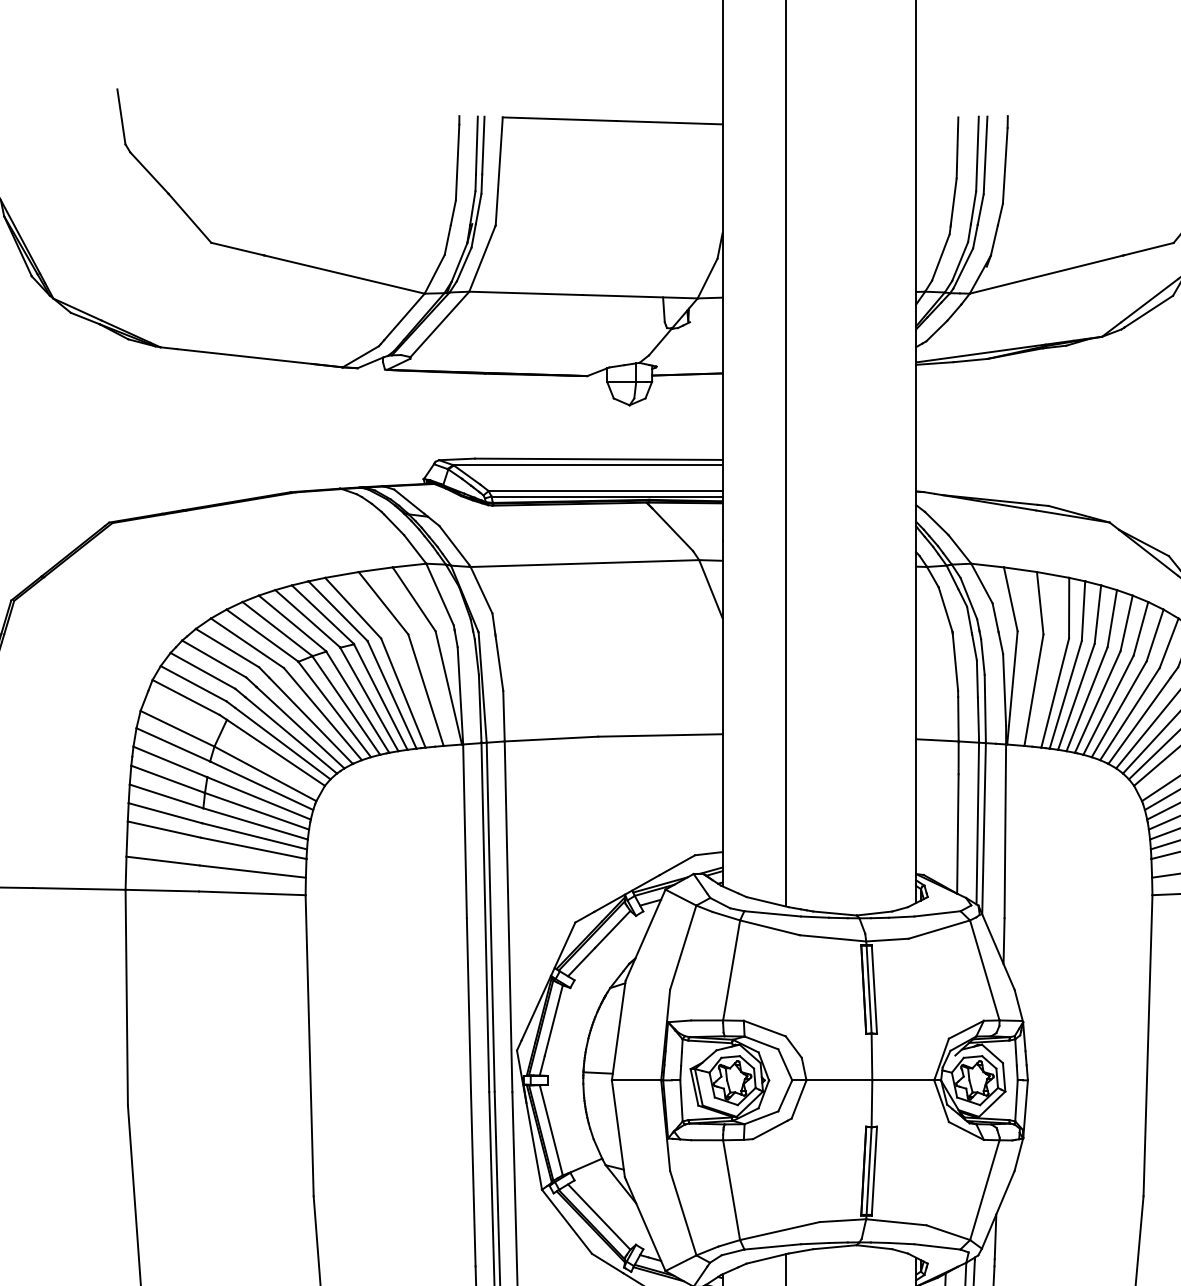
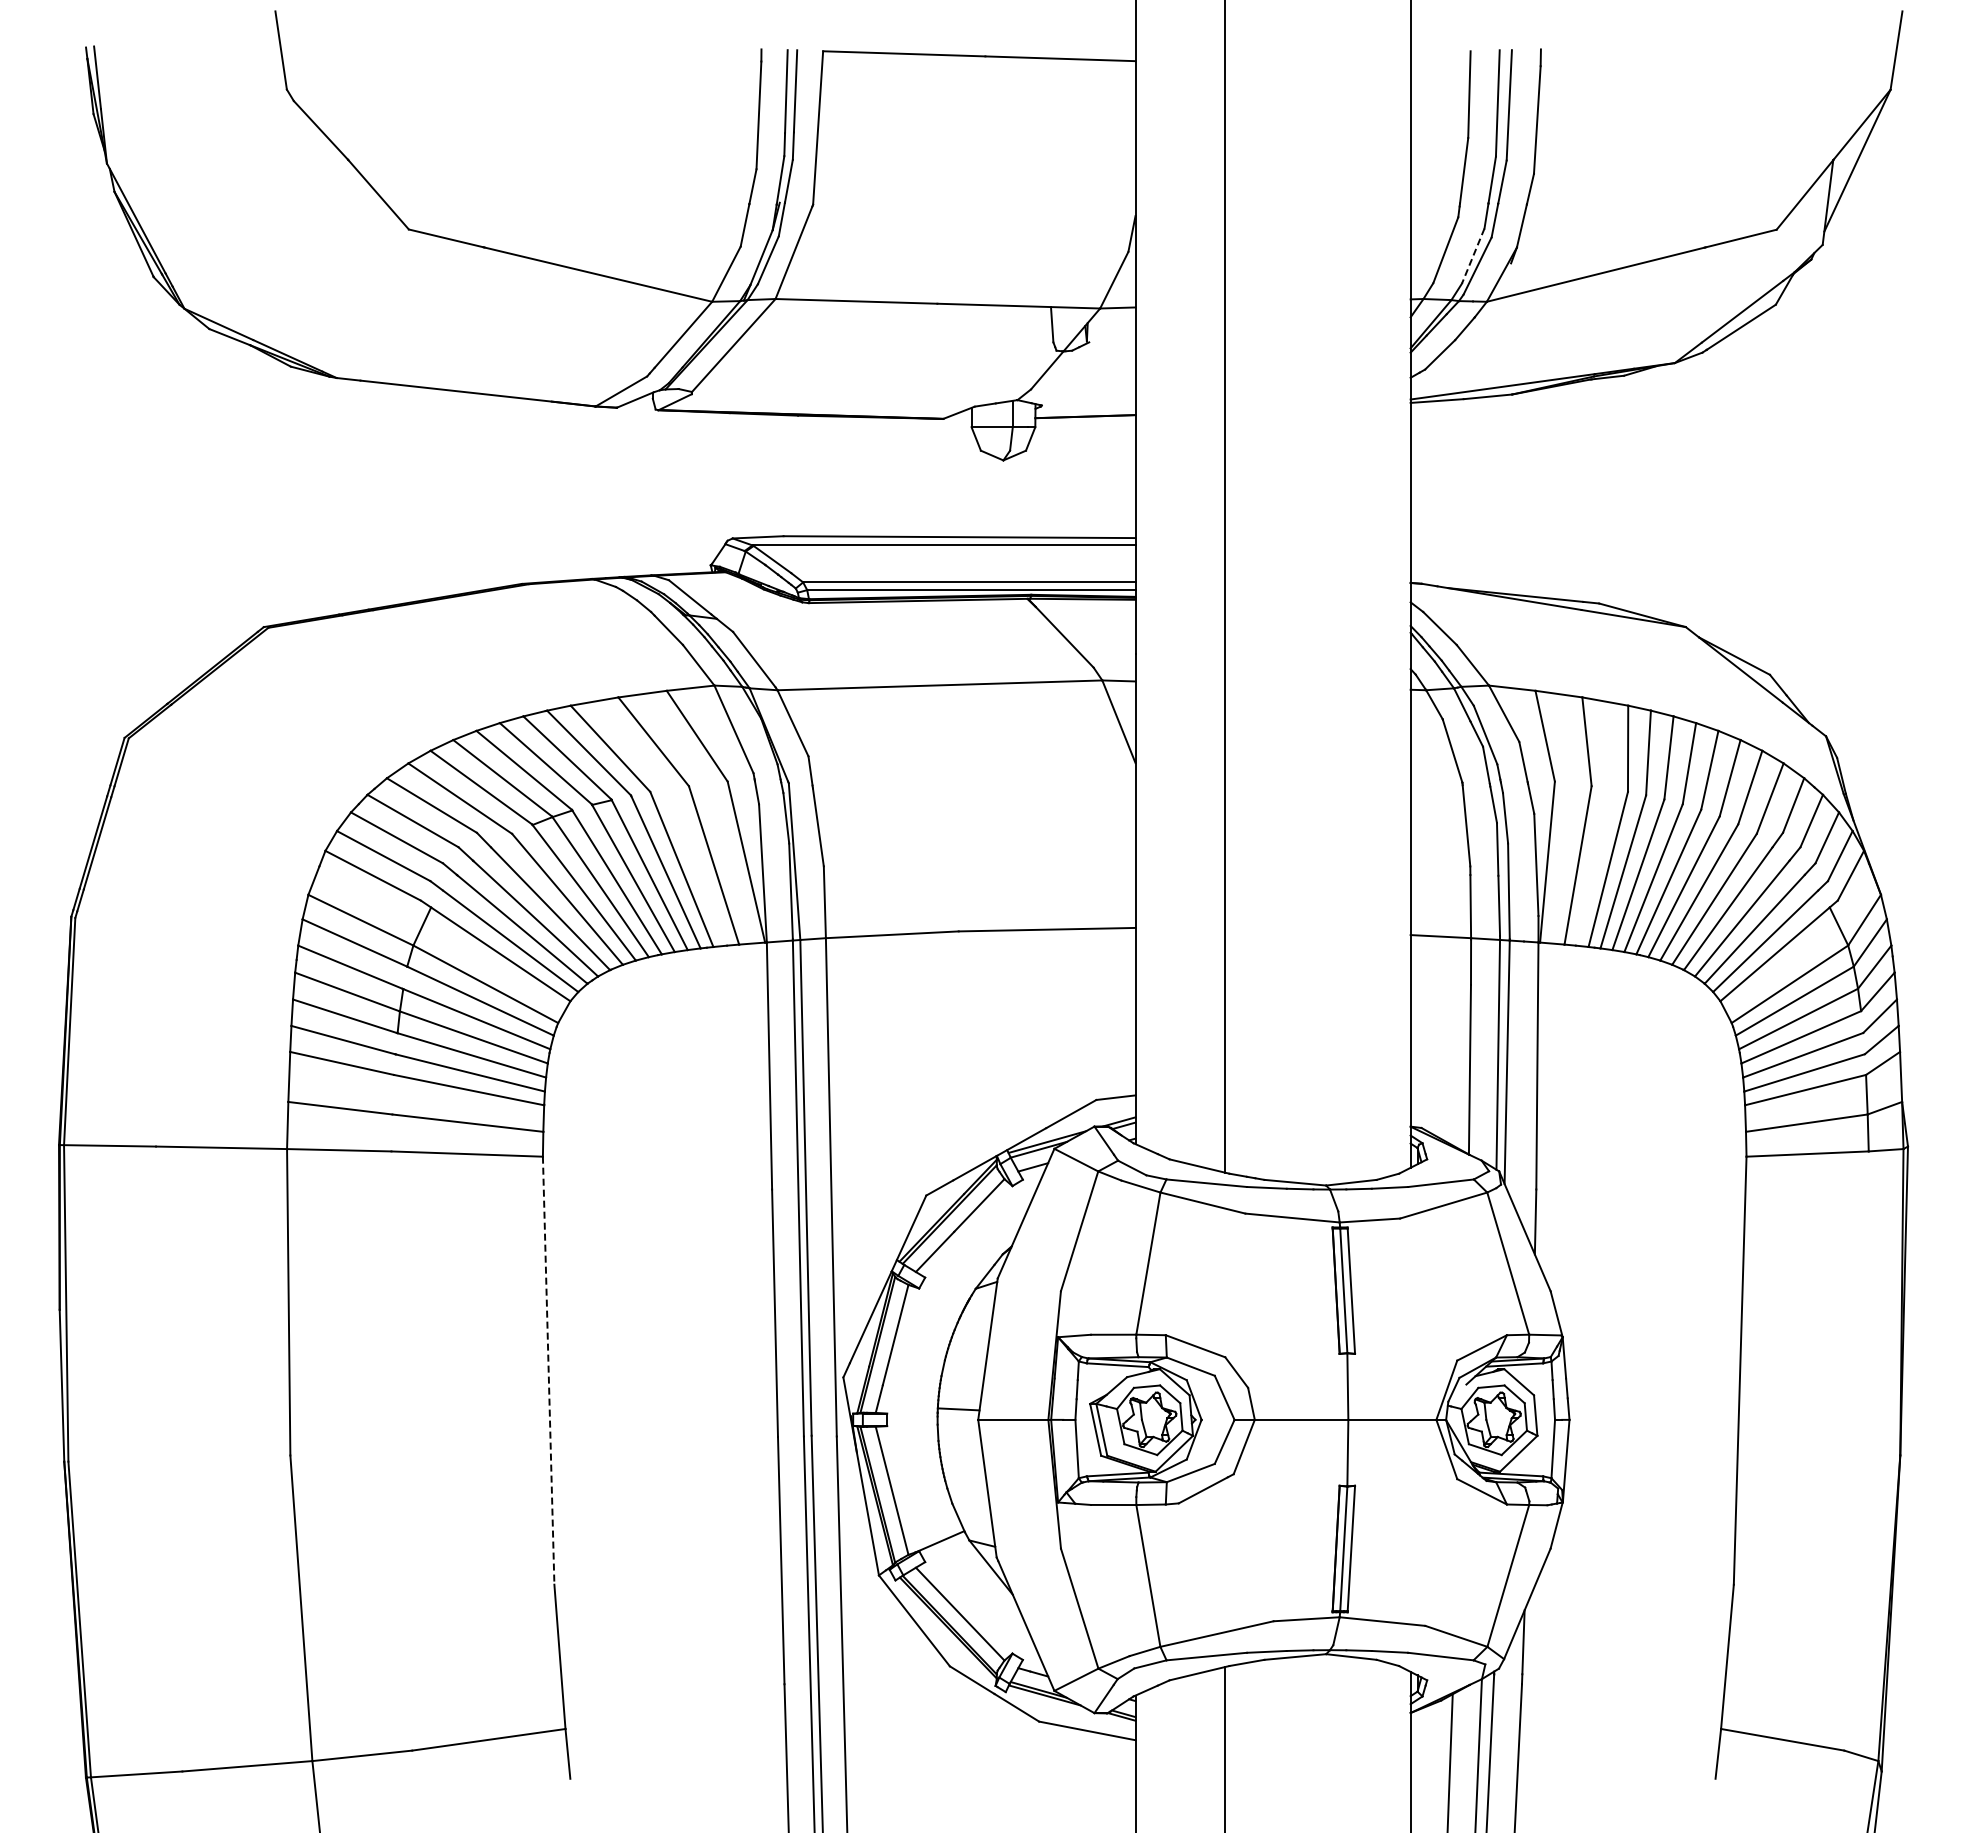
line: (960, 261) -> (1473, 256), solid -> dashed
line: (309, 1046) -> (548, 1371), solid -> dashed

